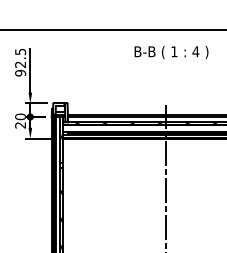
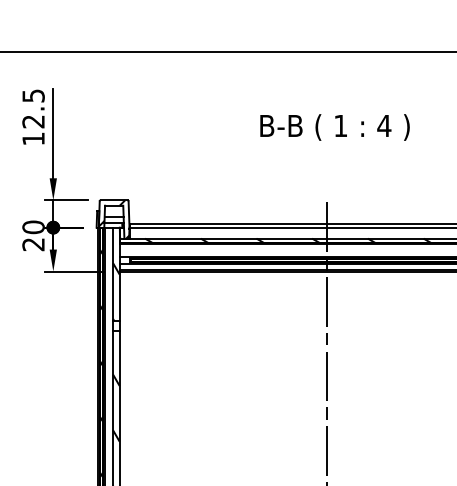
text: (171, 52) -> (334, 127), moved
text: (20, 73) -> (33, 139), 92.5 -> 12.5

